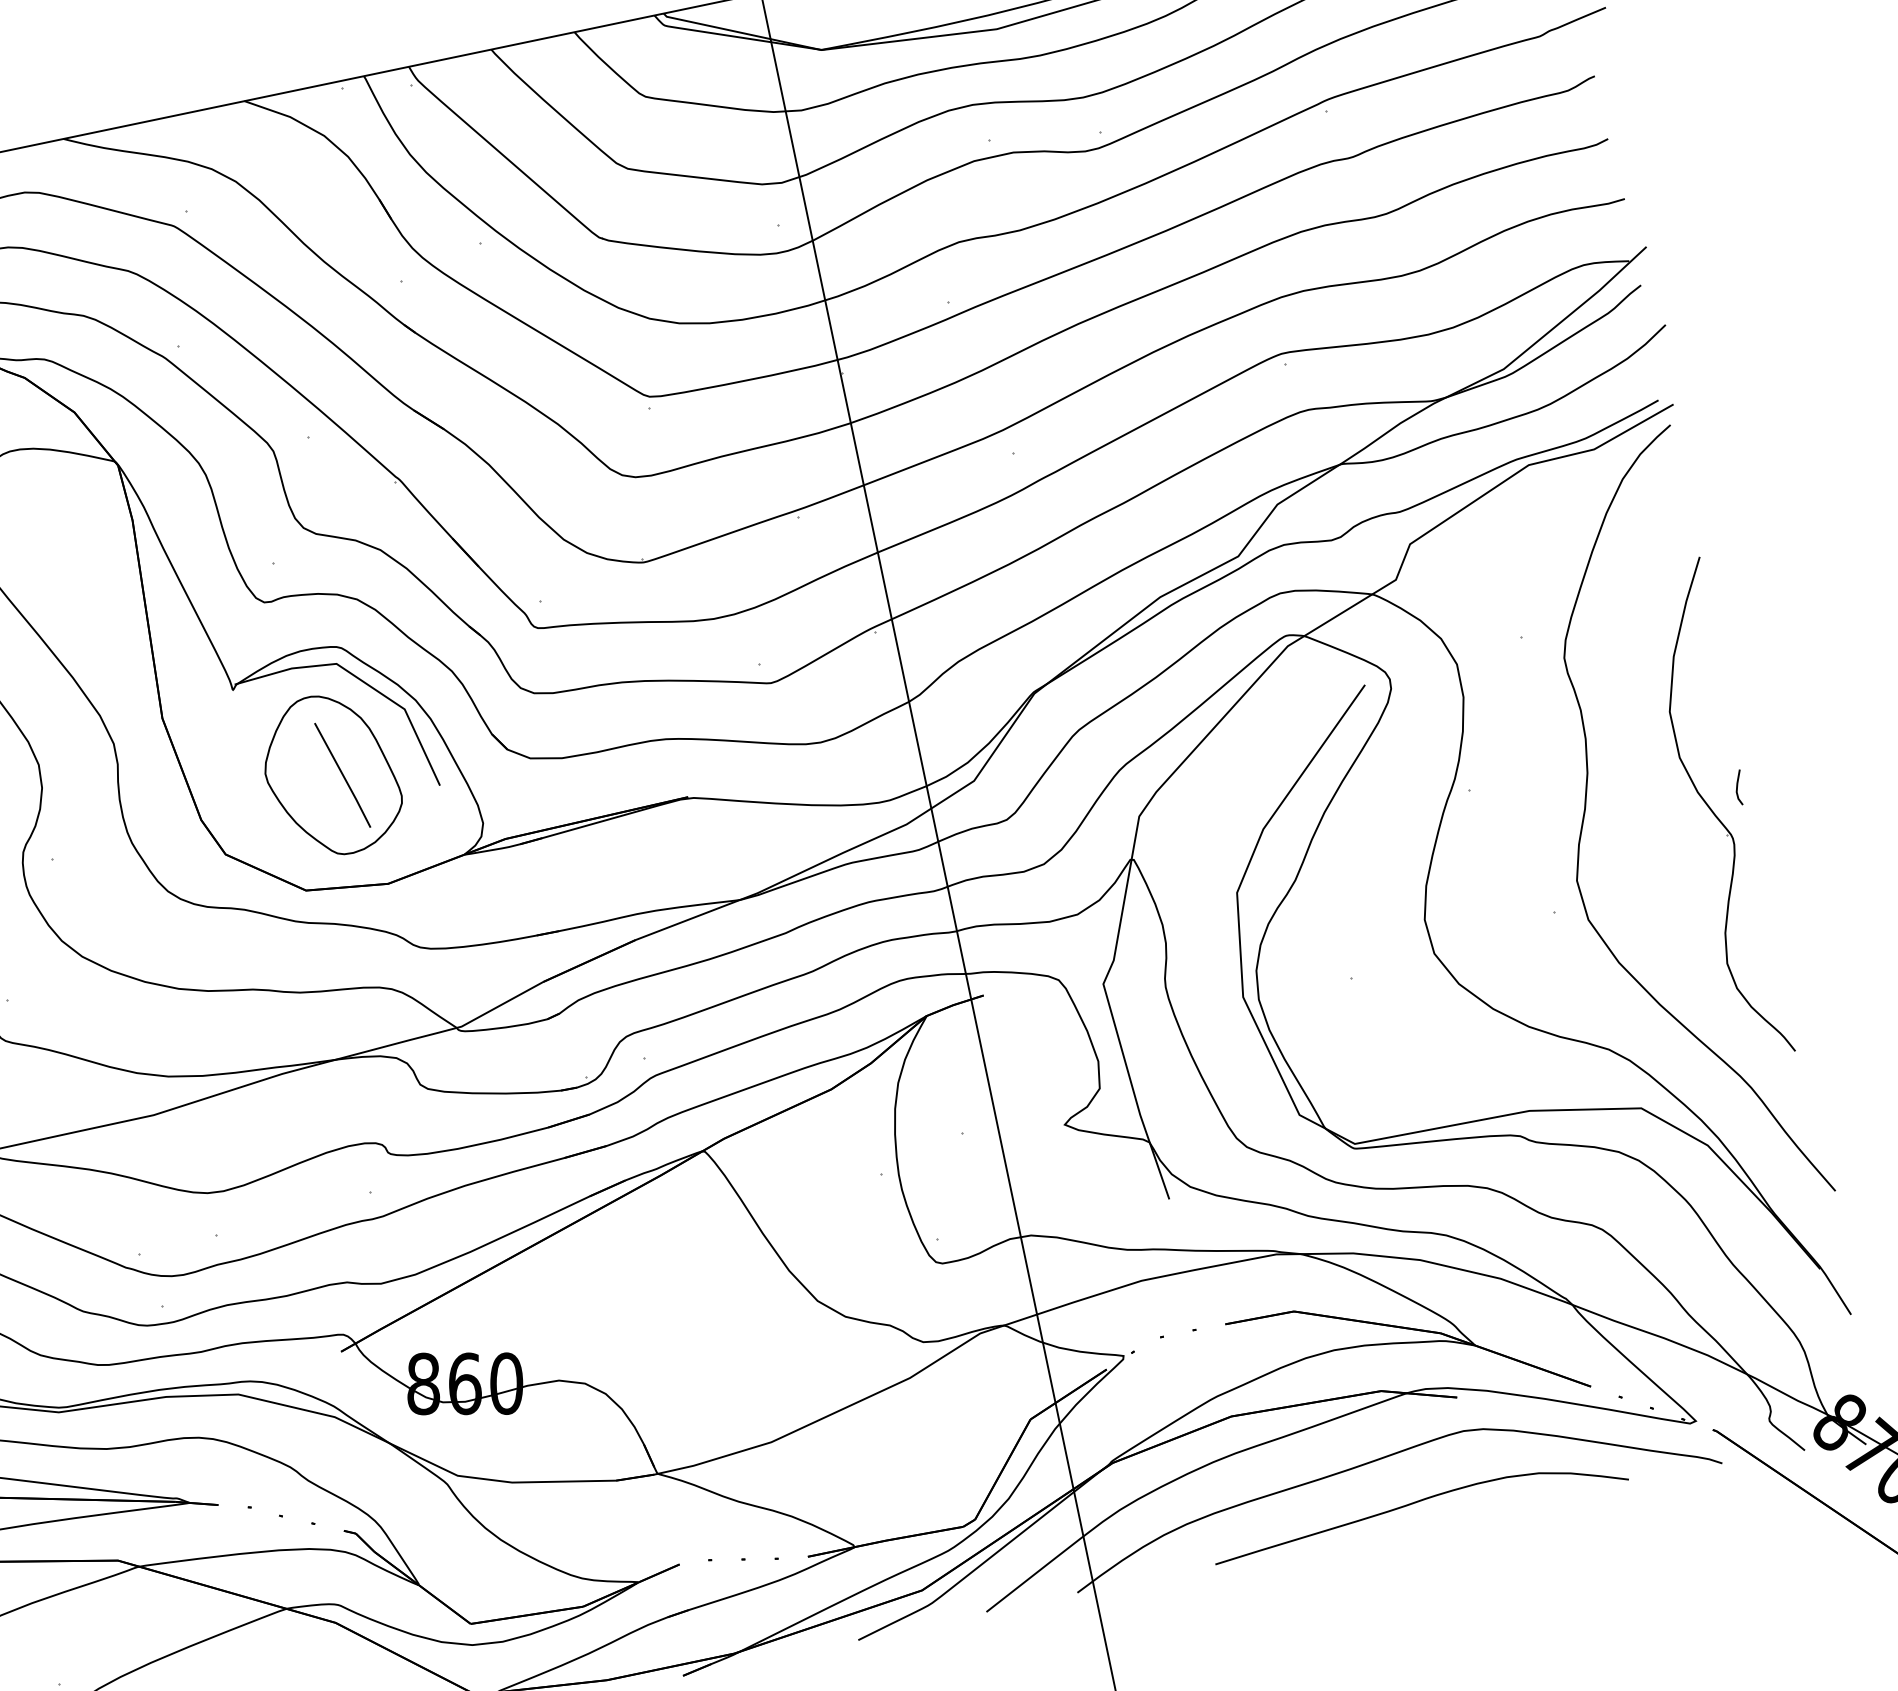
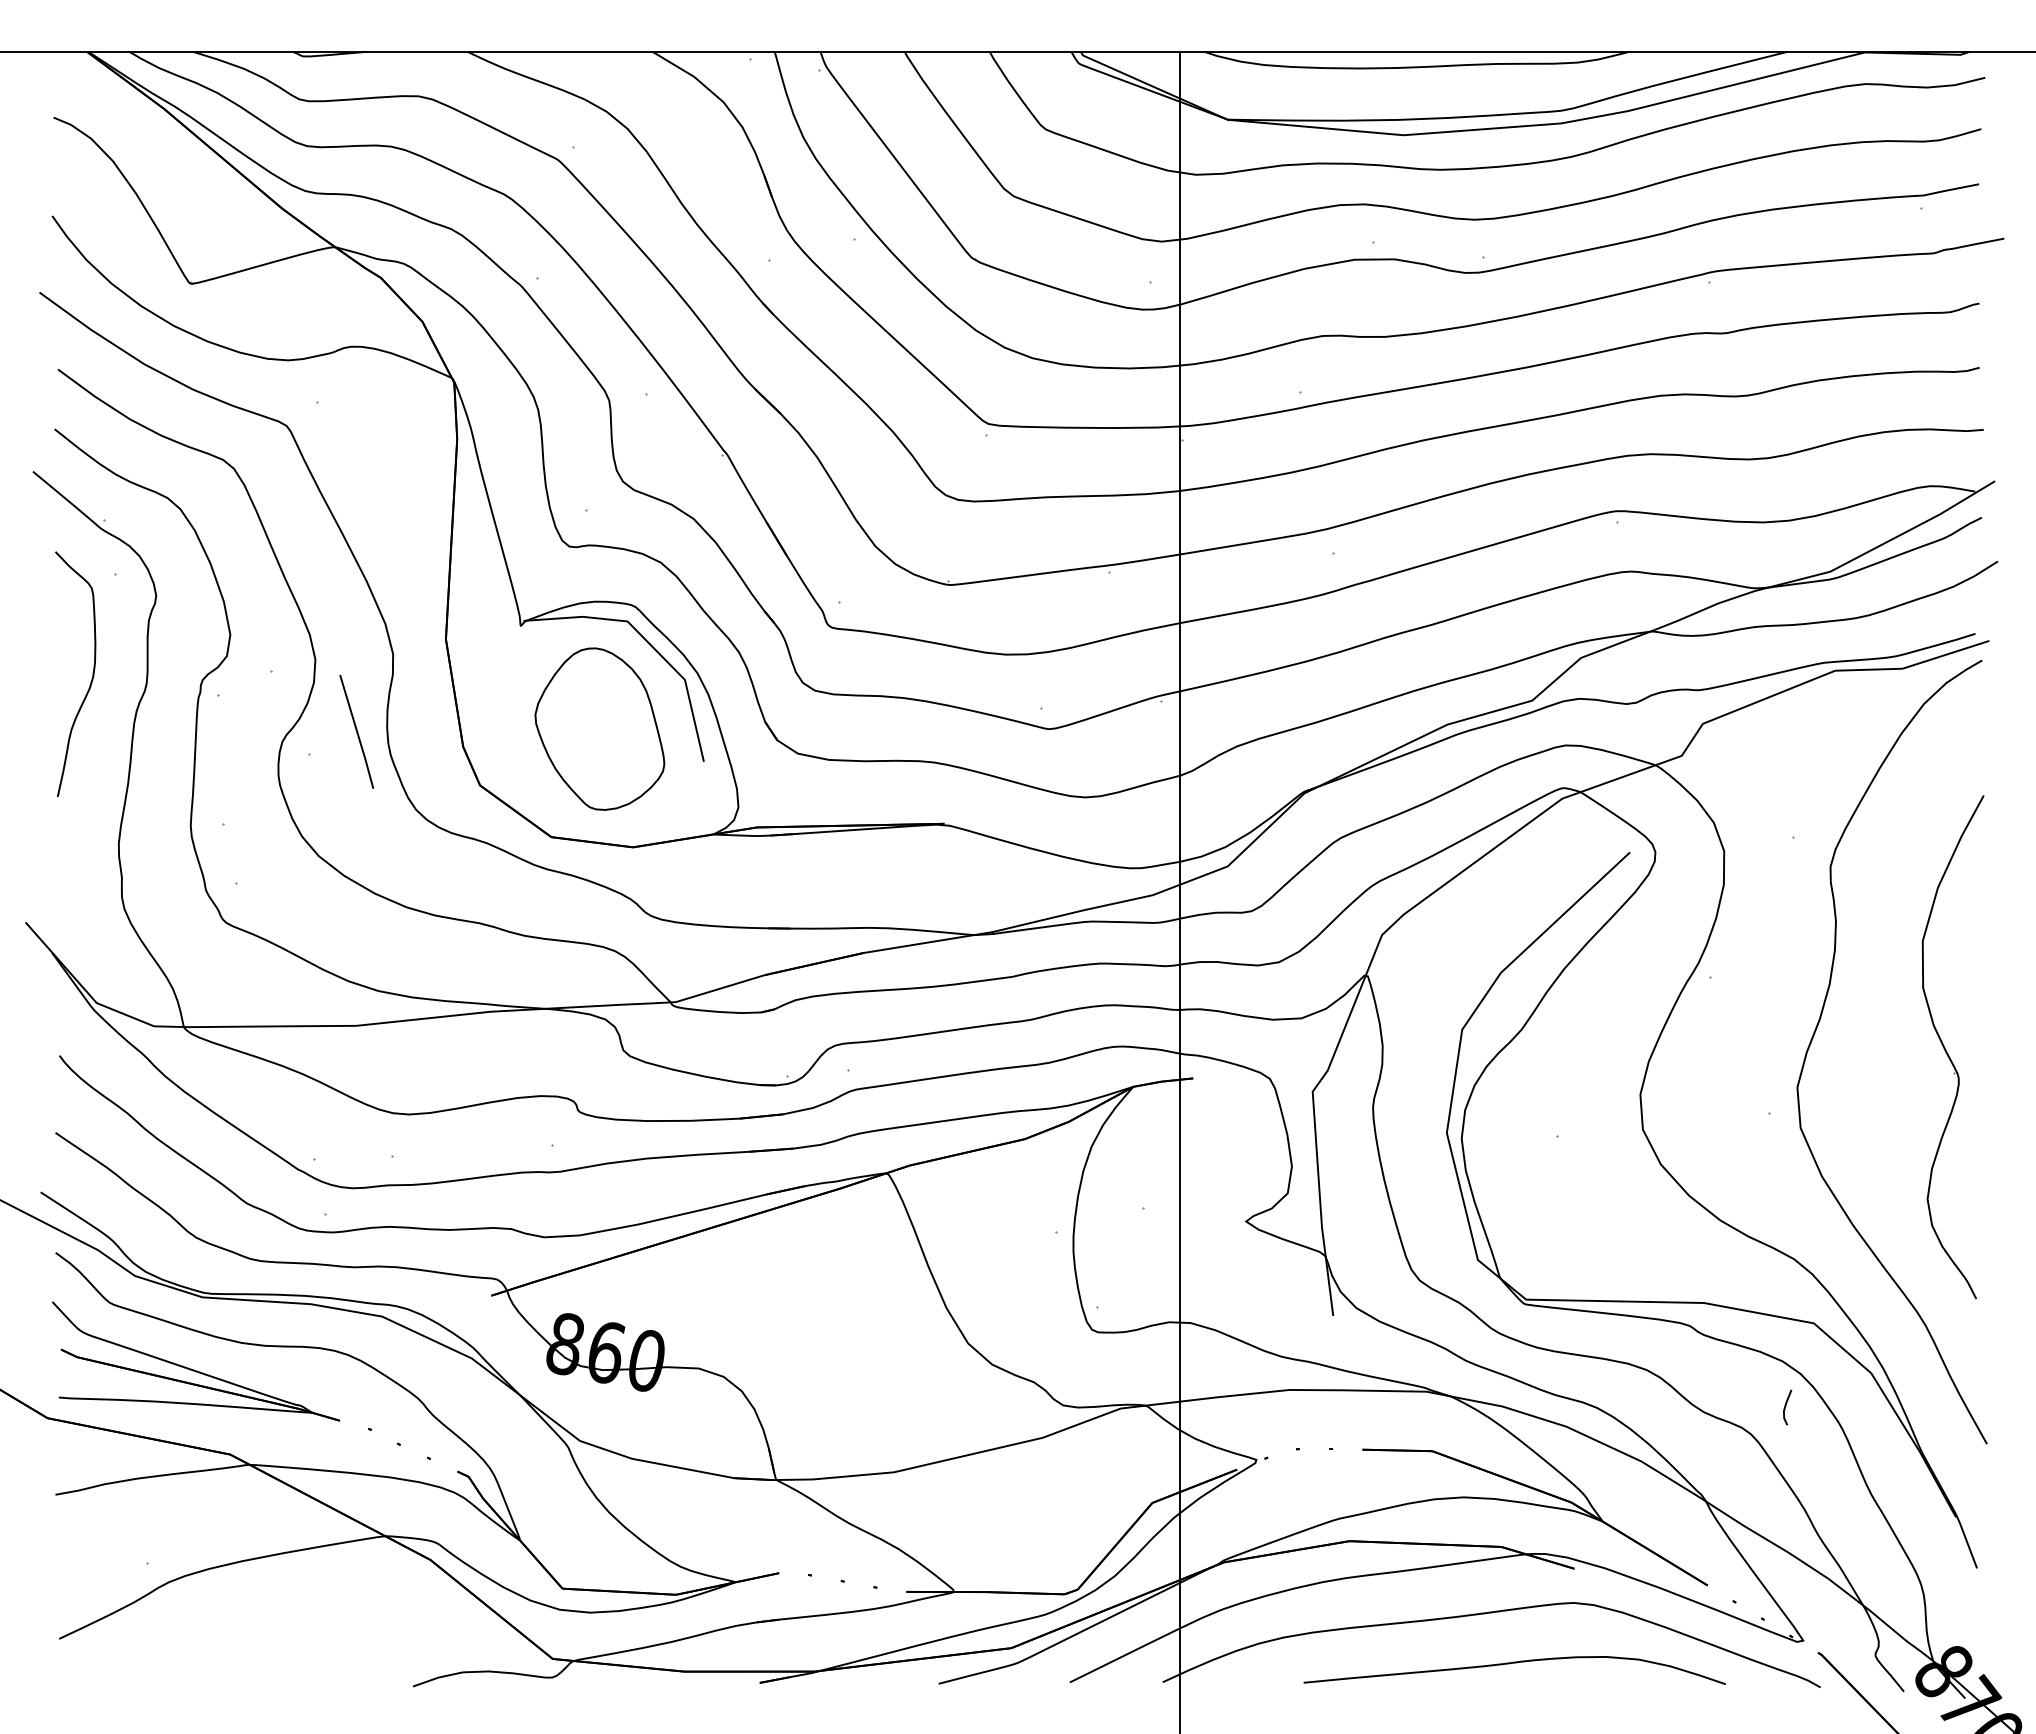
line: (342, 775) -> (356, 731), moved
line: (1738, 786) -> (1786, 1406), moved

